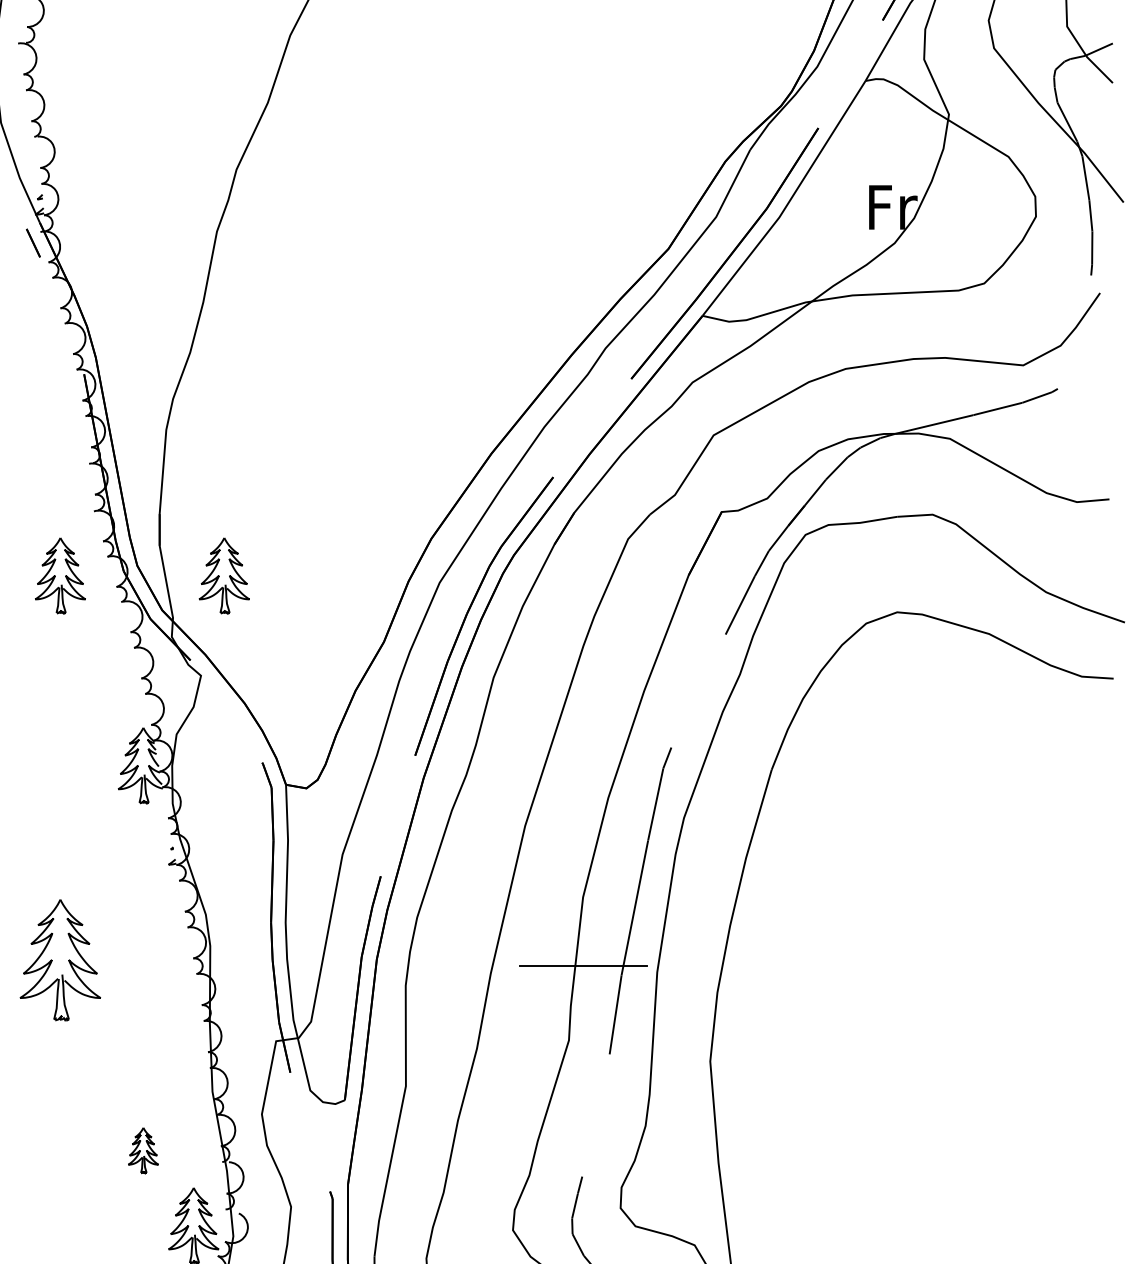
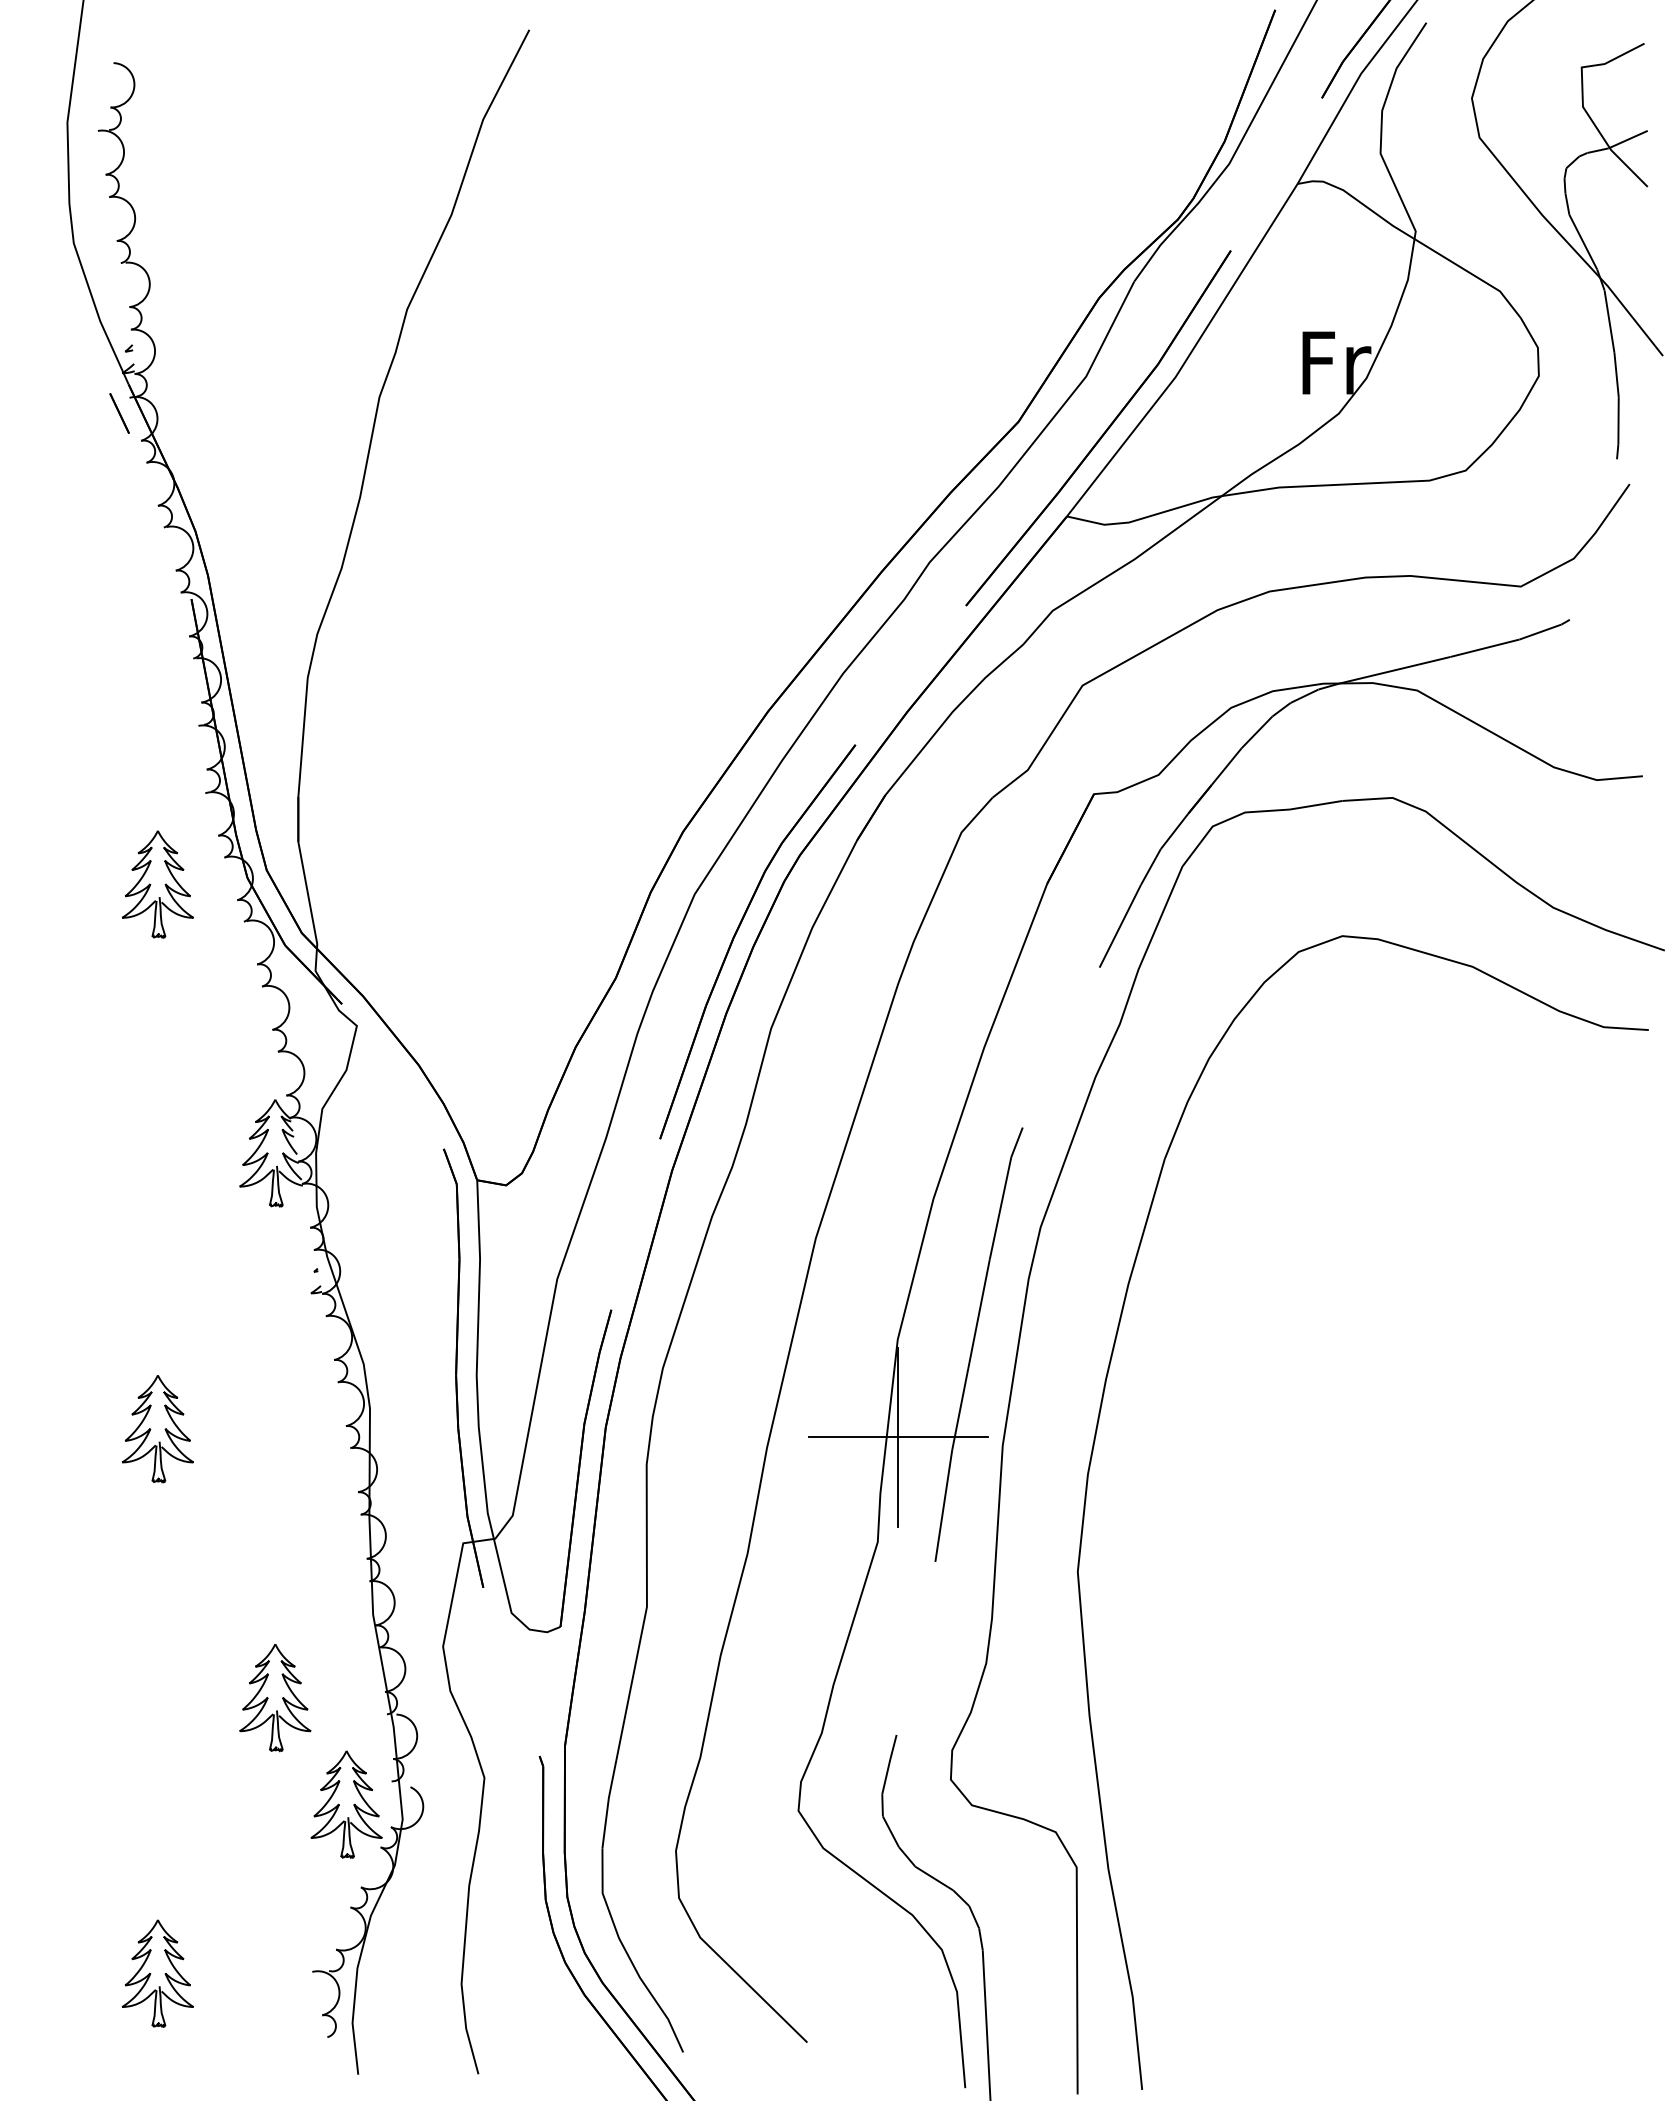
part: (224, 575) -> (389, 884), removed
part: (60, 960) -> (157, 1429), size x0.62
line: (583, 965) -> (898, 1436), added
part: (143, 1150) -> (275, 1698), size x1.67

